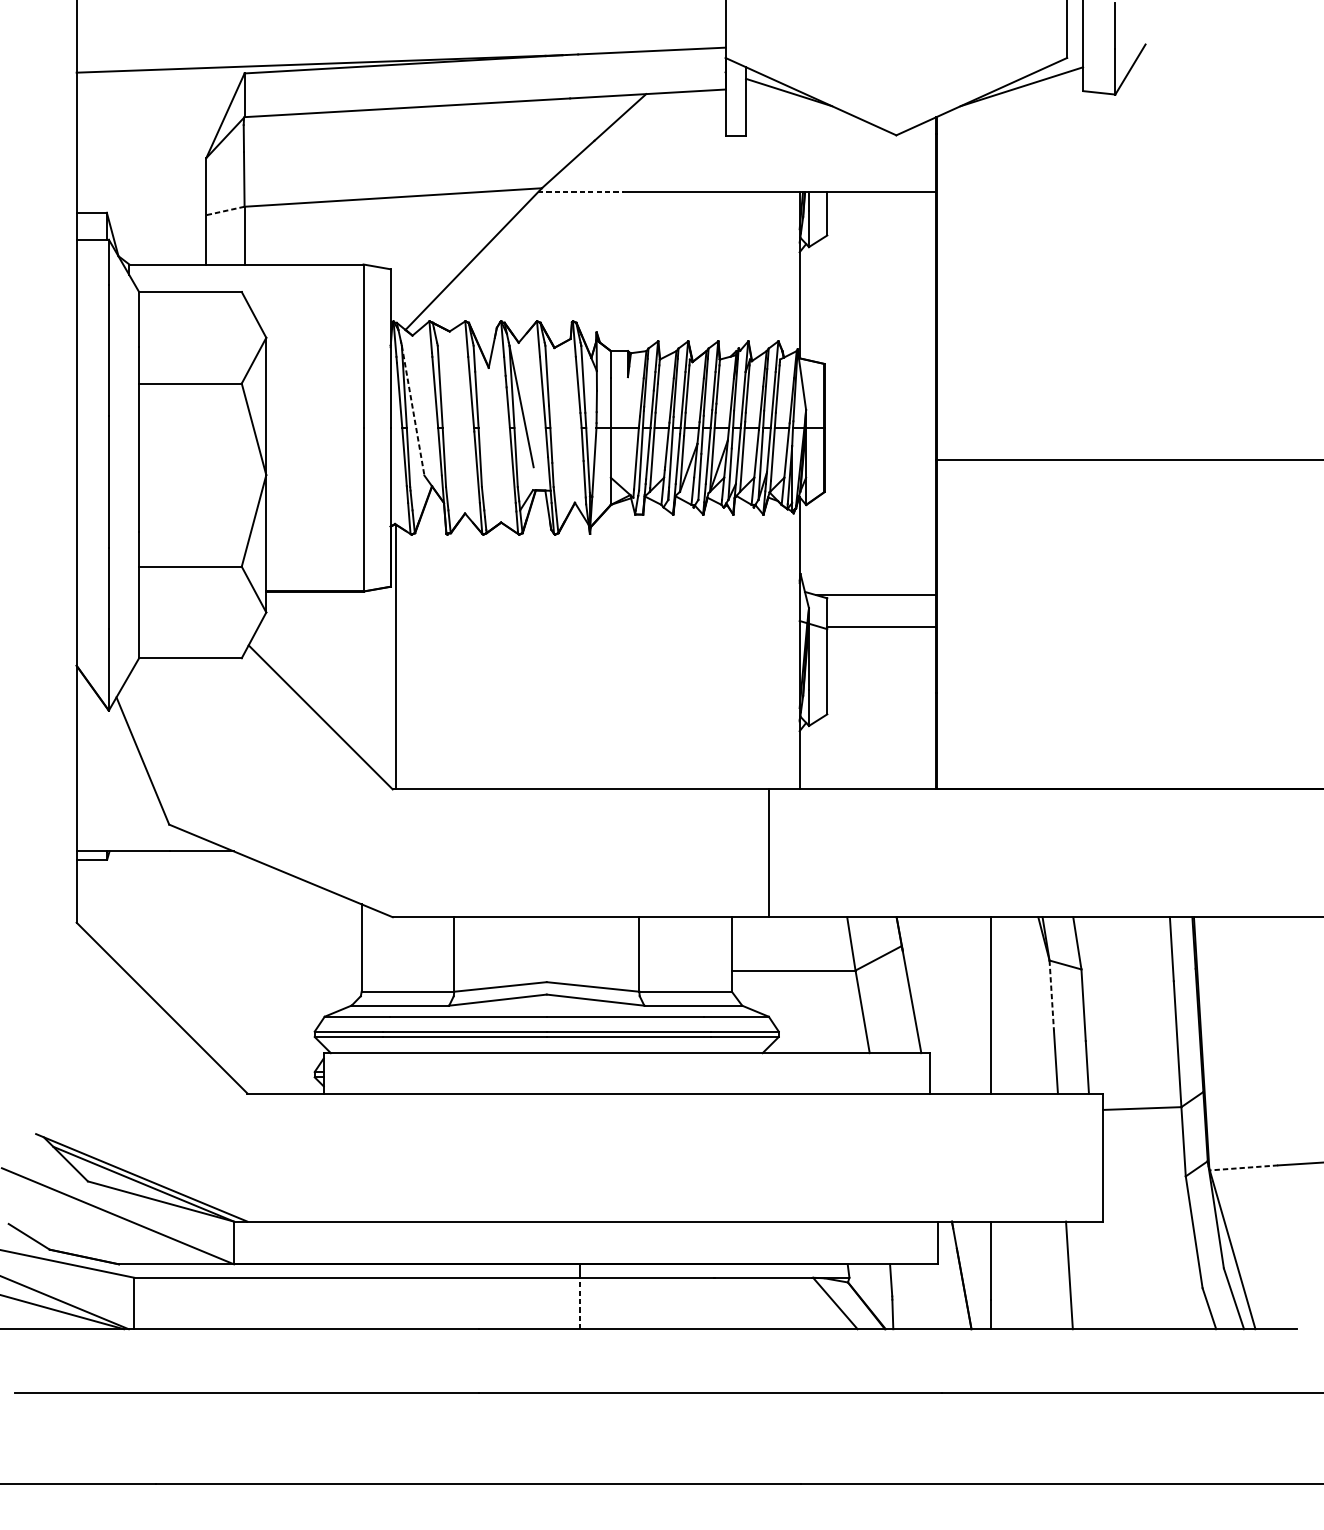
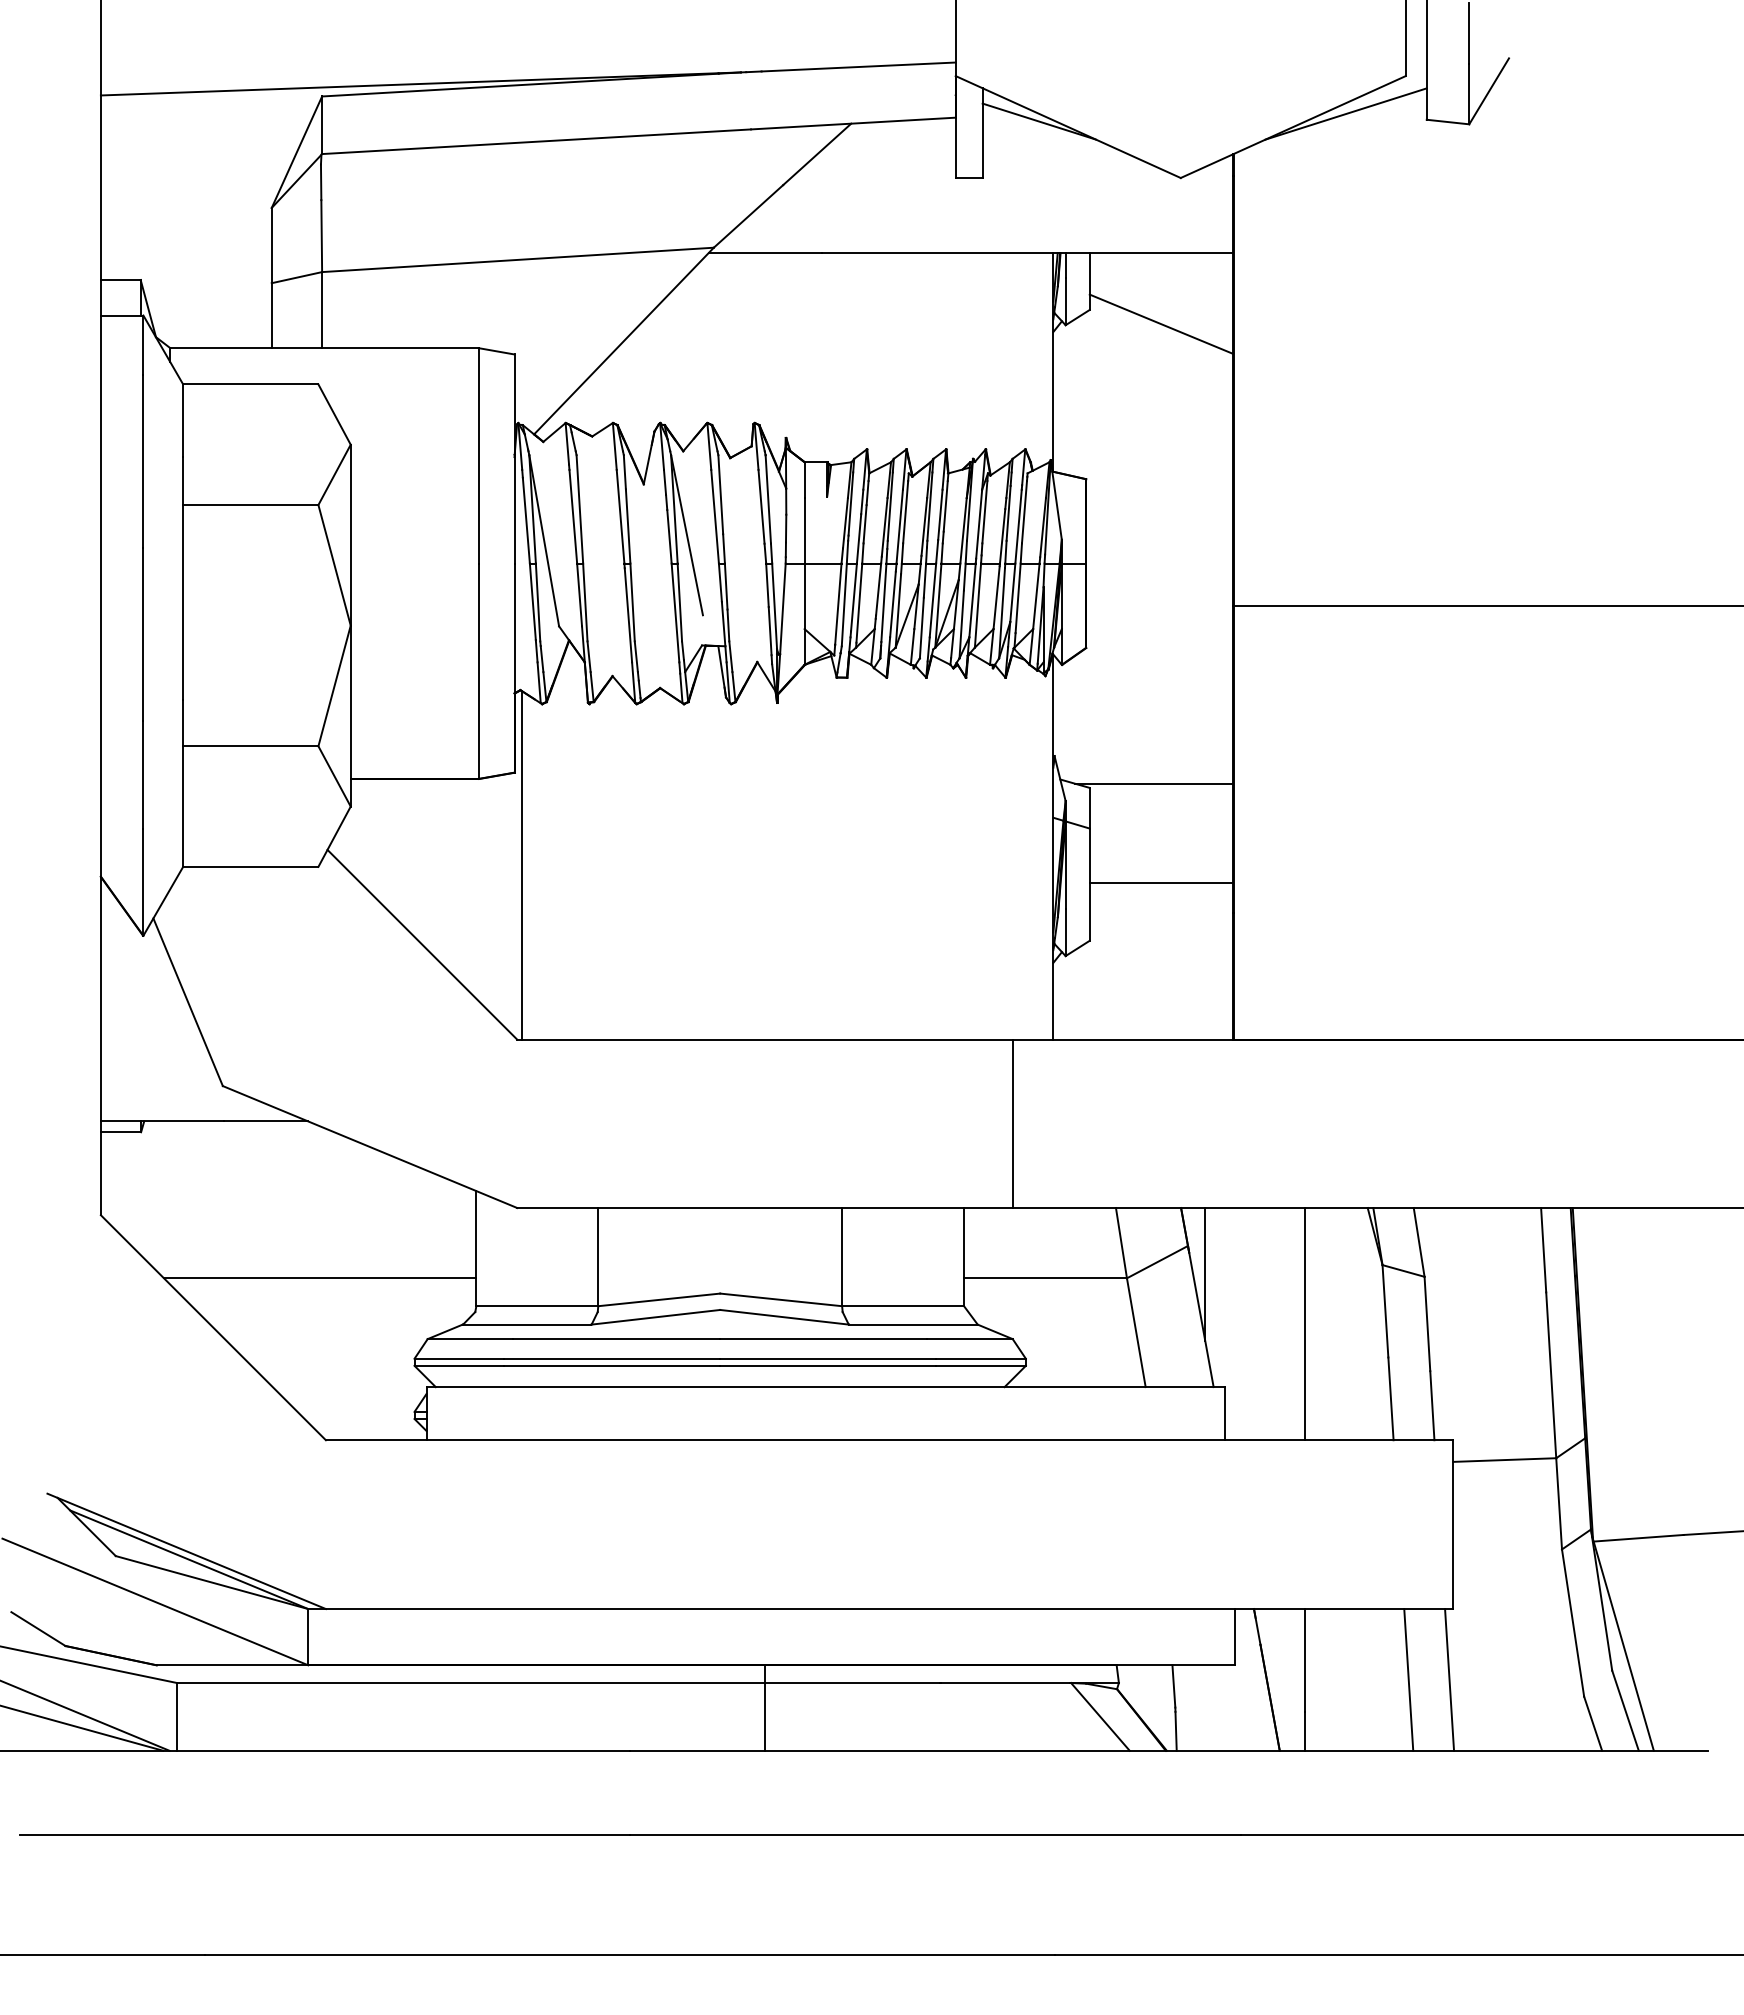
line: (581, 192) -> (765, 253), dashed -> solid
line: (225, 210) -> (296, 277), dashed -> solid
line: (881, 245) -> (1161, 323), added
line: (413, 410) -> (544, 540), dashed -> solid
line: (881, 627) -> (1161, 883), moved
line: (915, 967) -> (1205, 1274), added
line: (242, 970) -> (319, 1278), added
line: (1051, 995) -> (1385, 1311), dashed -> solid
line: (1243, 1168) -> (1638, 1538), dashed -> solid
line: (1100, 1275) -> (1449, 1679), added
line: (580, 1303) -> (764, 1716), dashed -> solid

